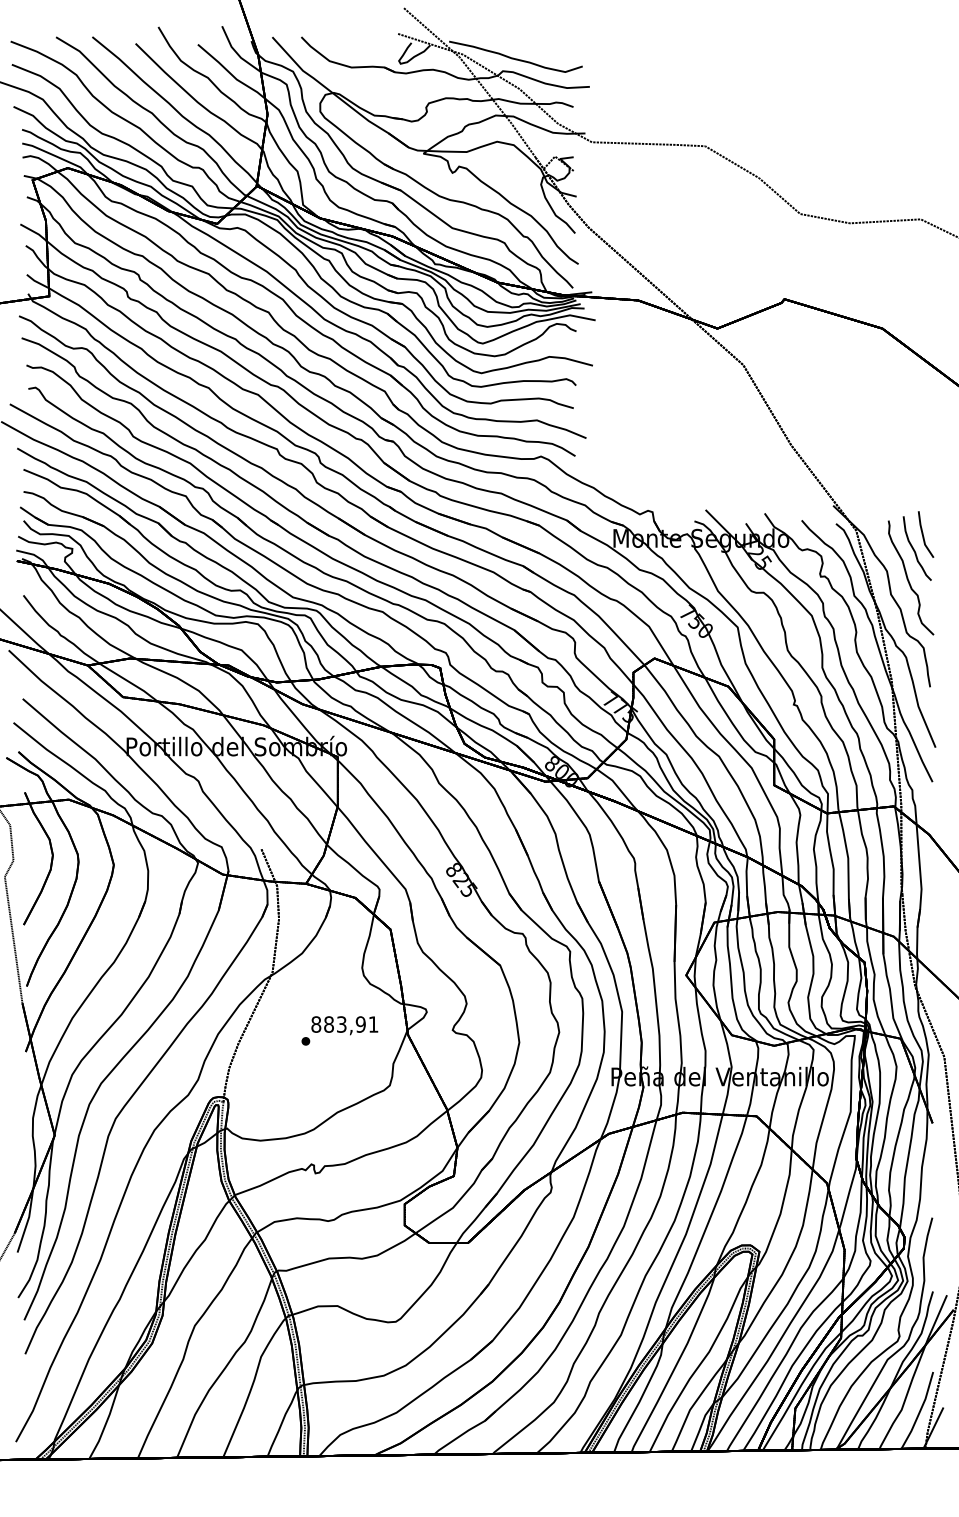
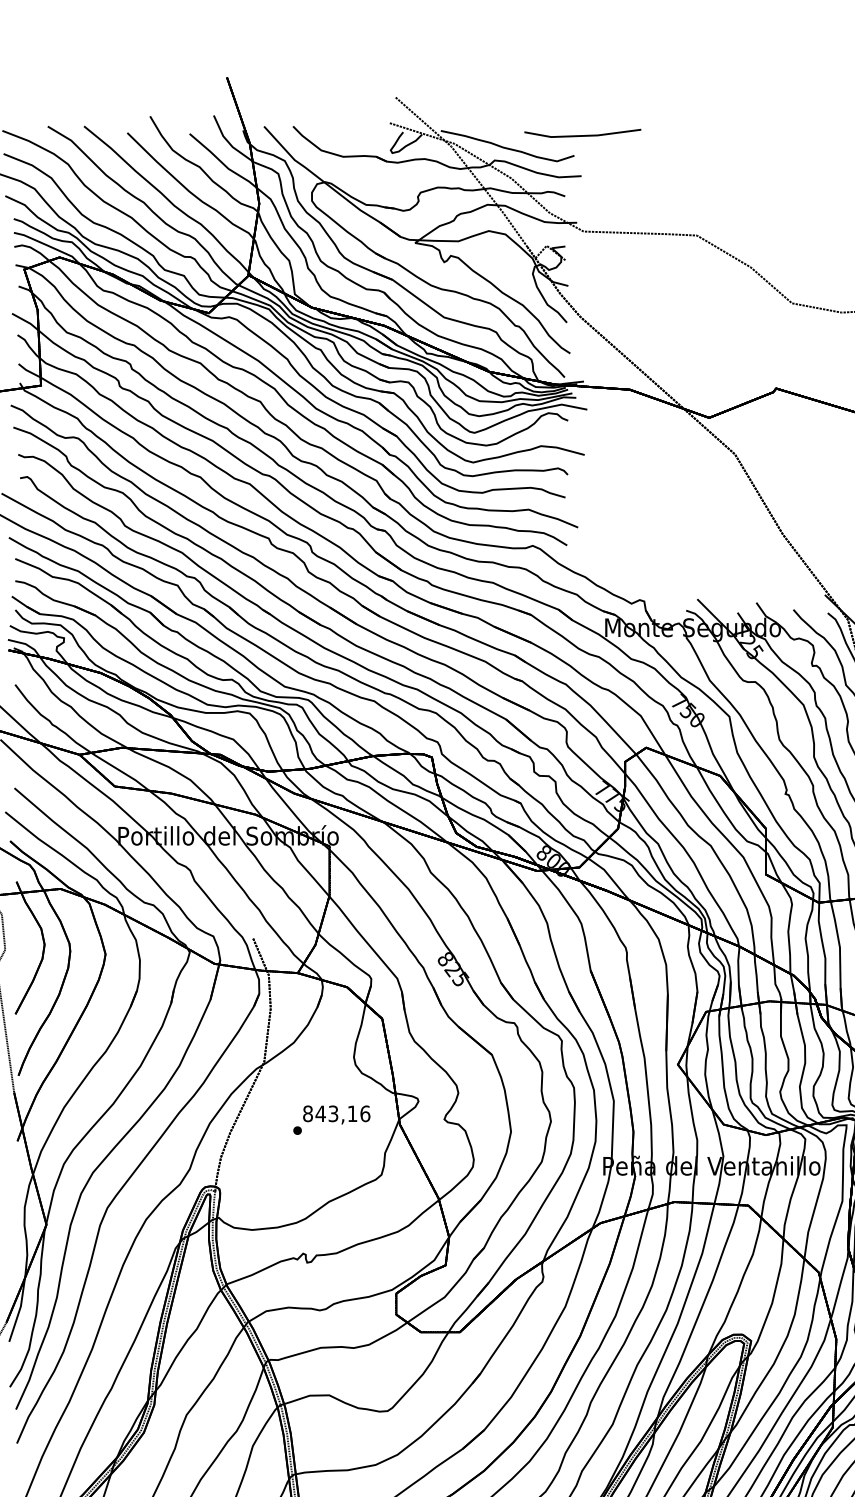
line: (590, 45) -> (582, 134), added
text: (350, 1024) -> (342, 1113), 883,91 -> 843,16

